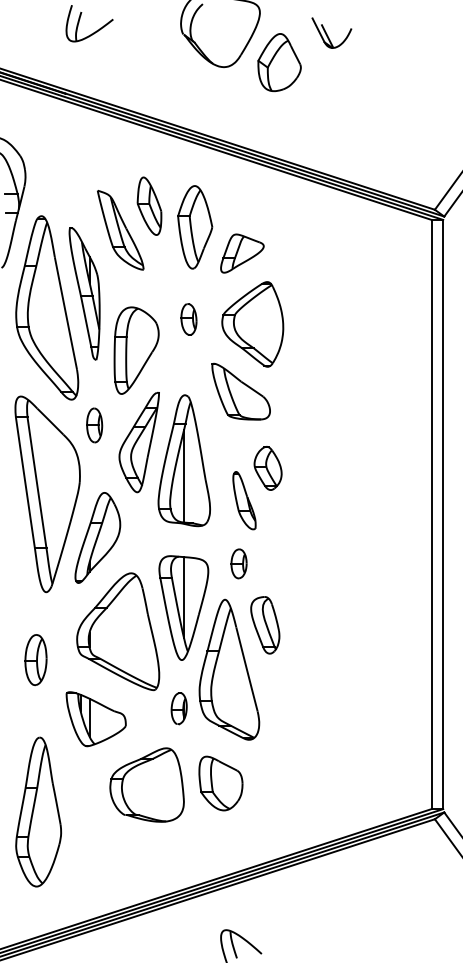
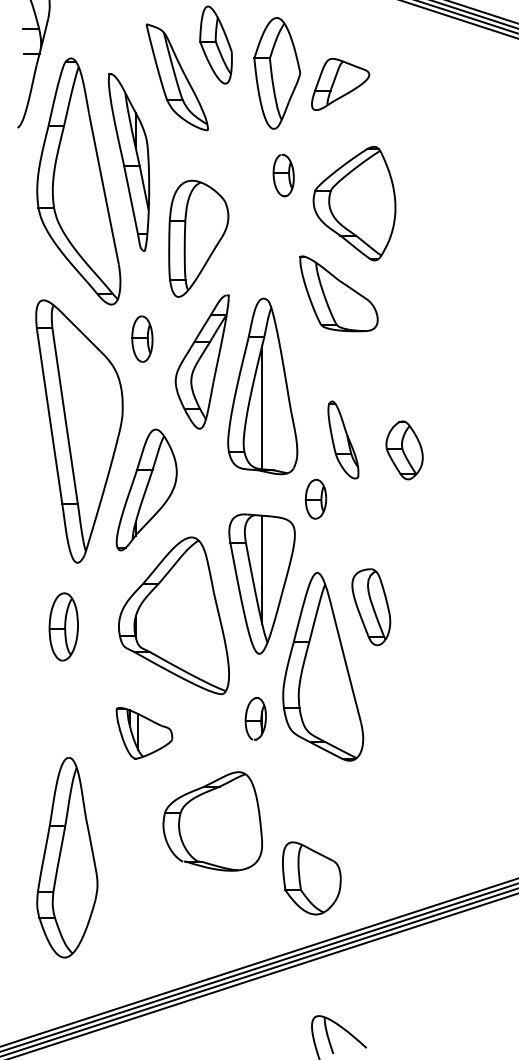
part: (242, 253) -> (340, 84), moved
part: (188, 319) -> (283, 175), moved
part: (267, 468) -> (403, 450), moved
part: (238, 563) -> (315, 498), moved
part: (35, 660) -> (63, 627), moved
part: (95, 719) -> (143, 733), size x0.7
part: (220, 783) -> (311, 878), moved

